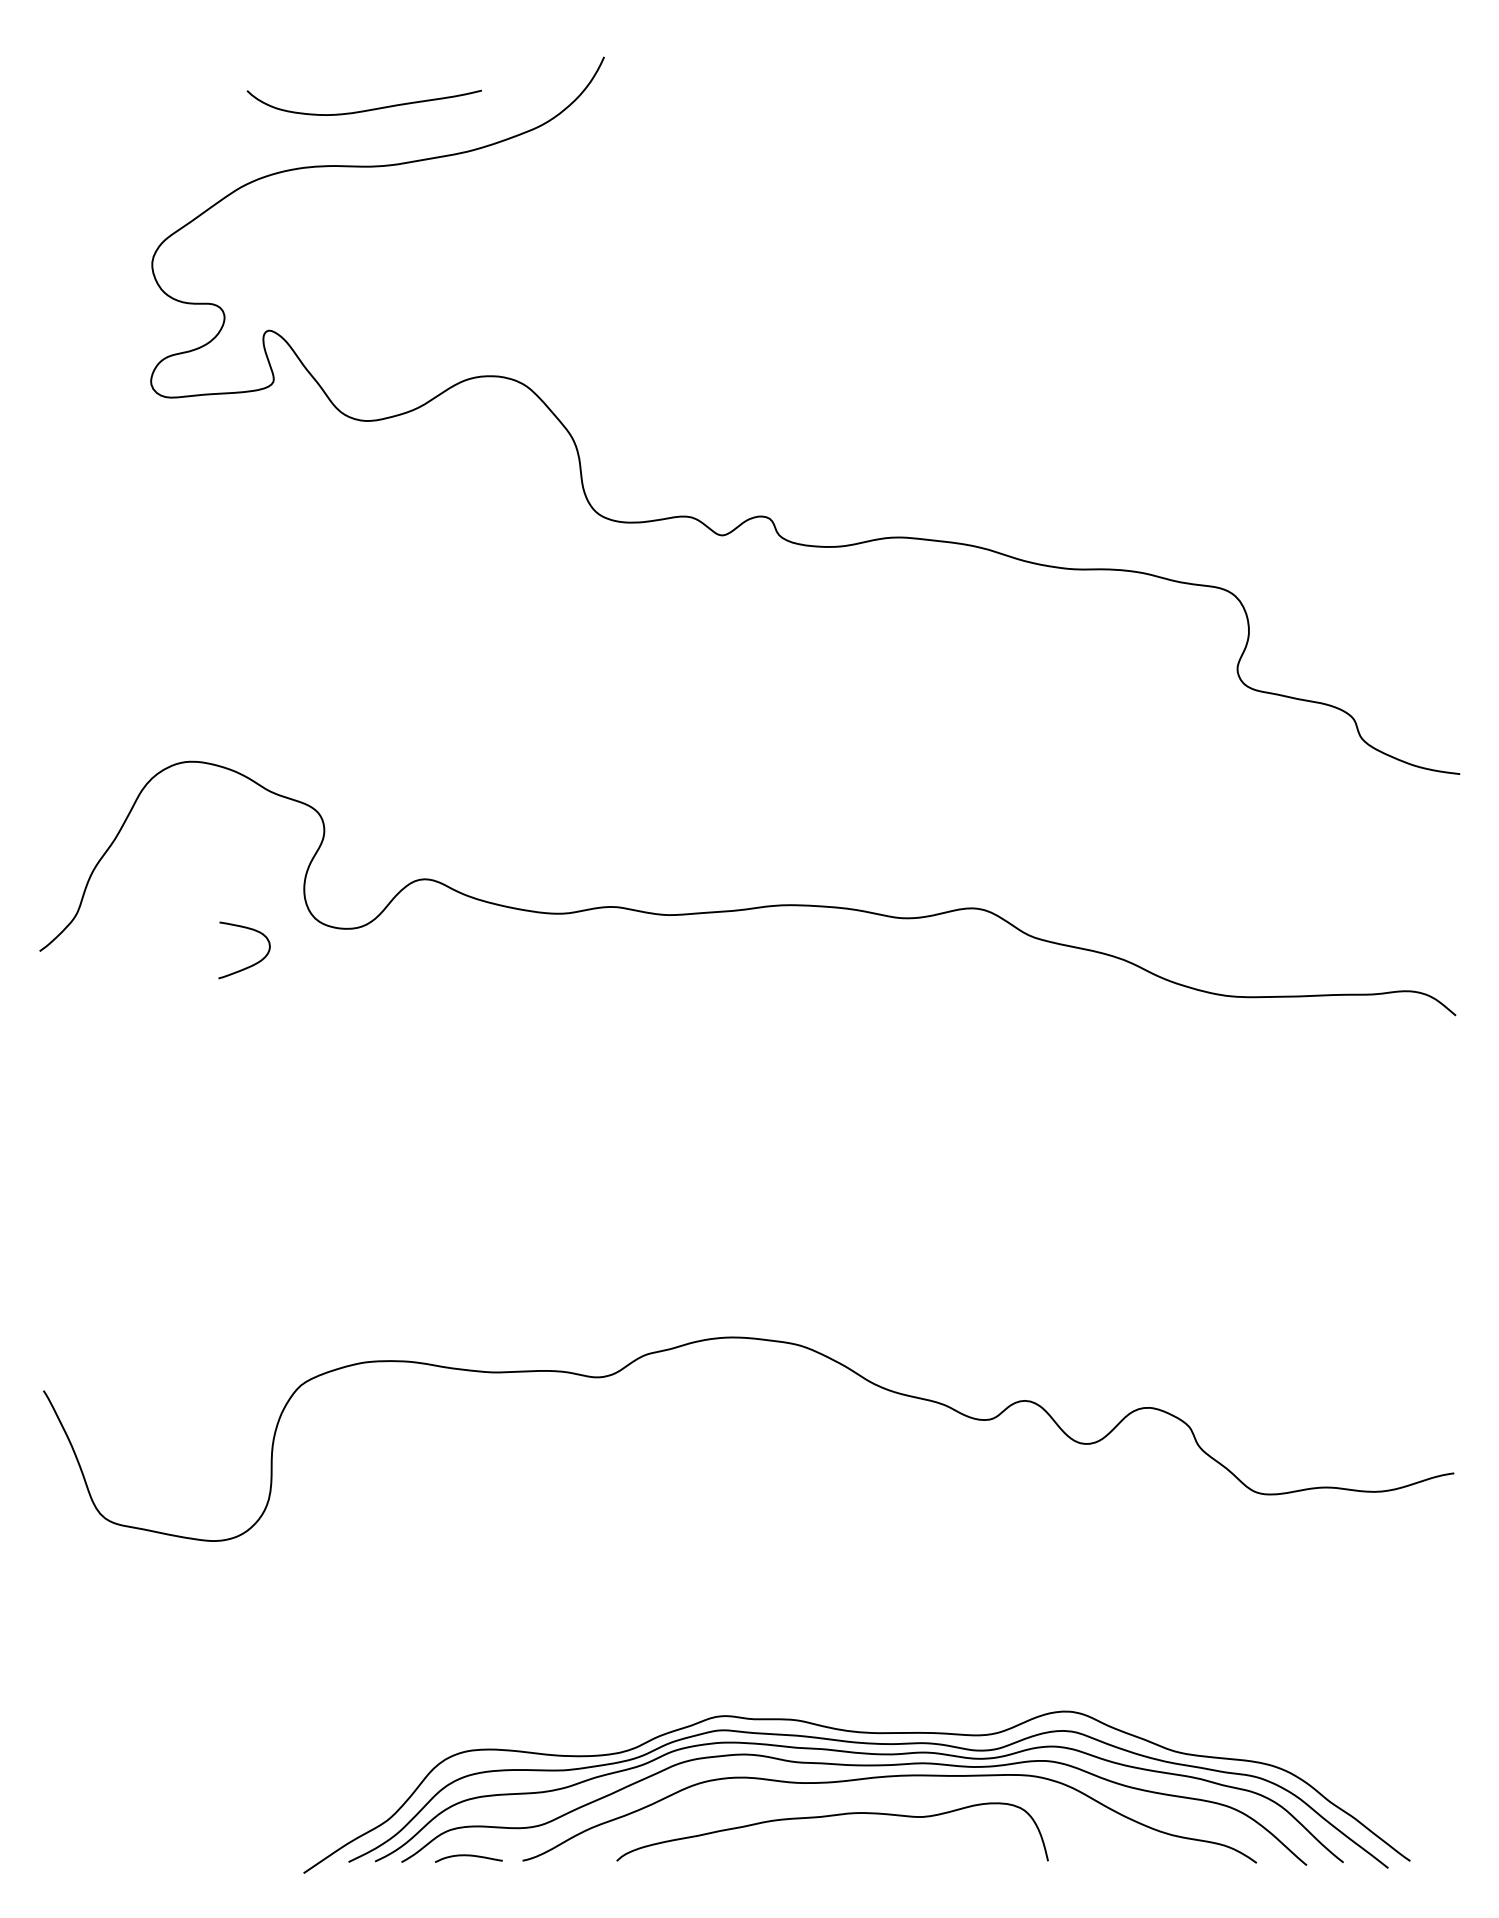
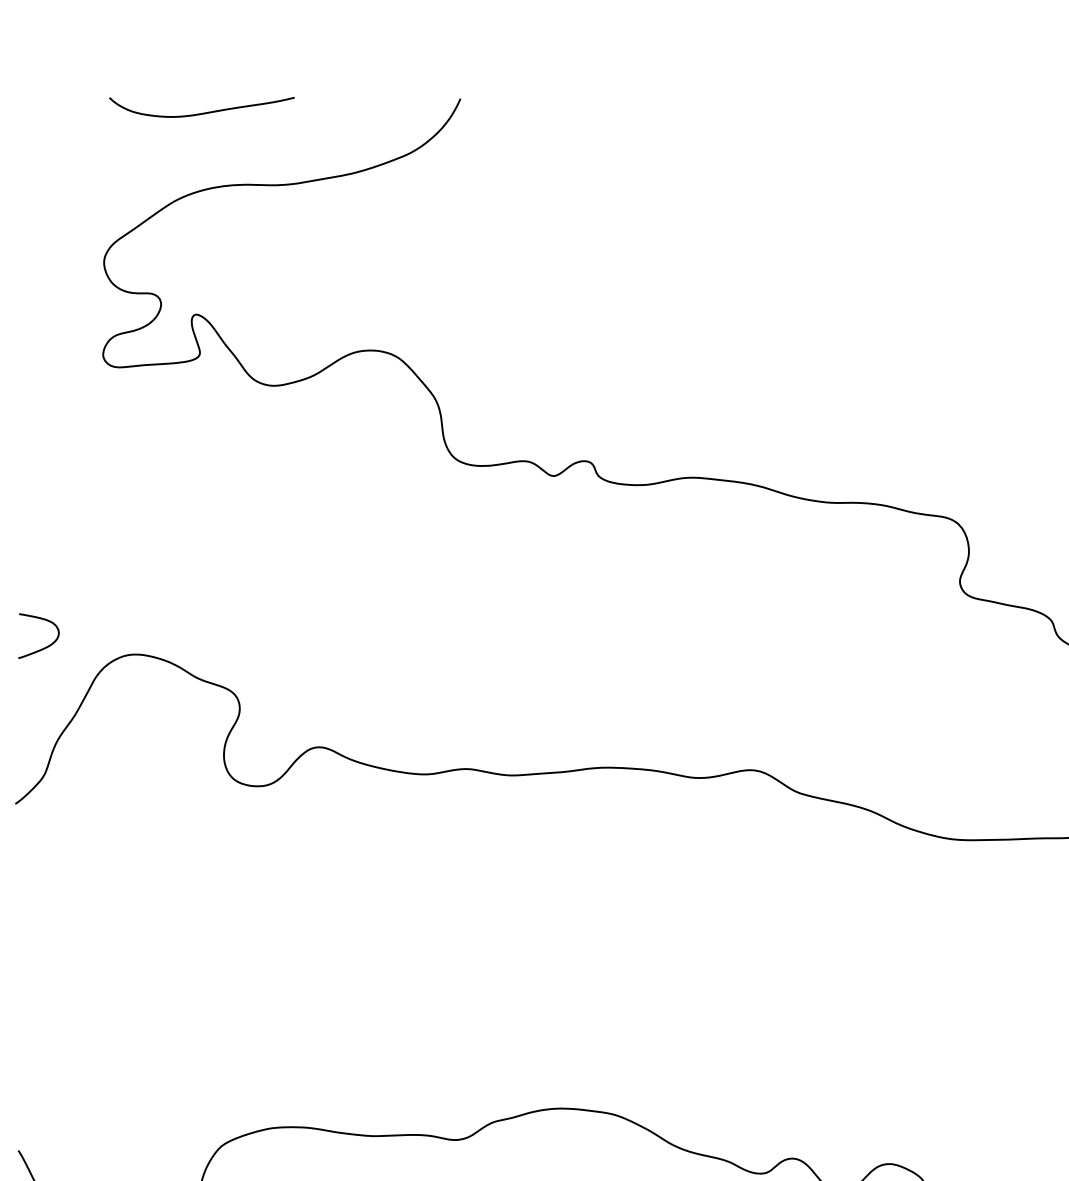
curve: (366, 109) -> (203, 112), moved
curve: (252, 964) -> (45, 647), moved

